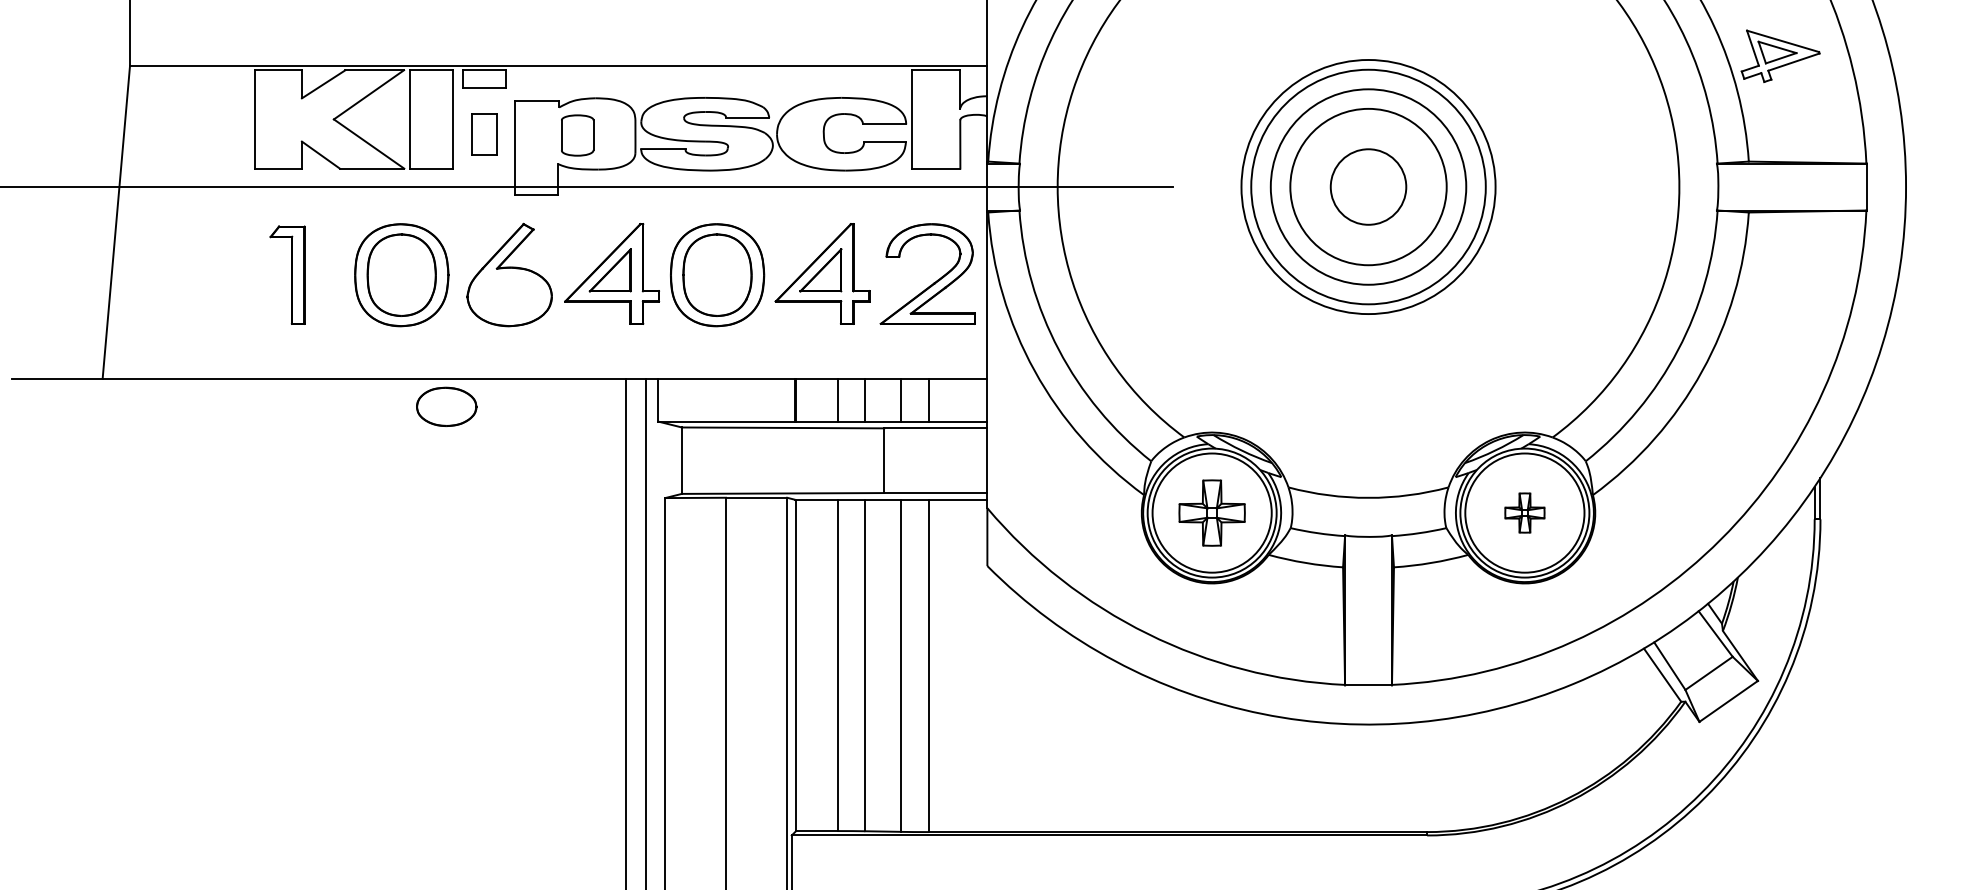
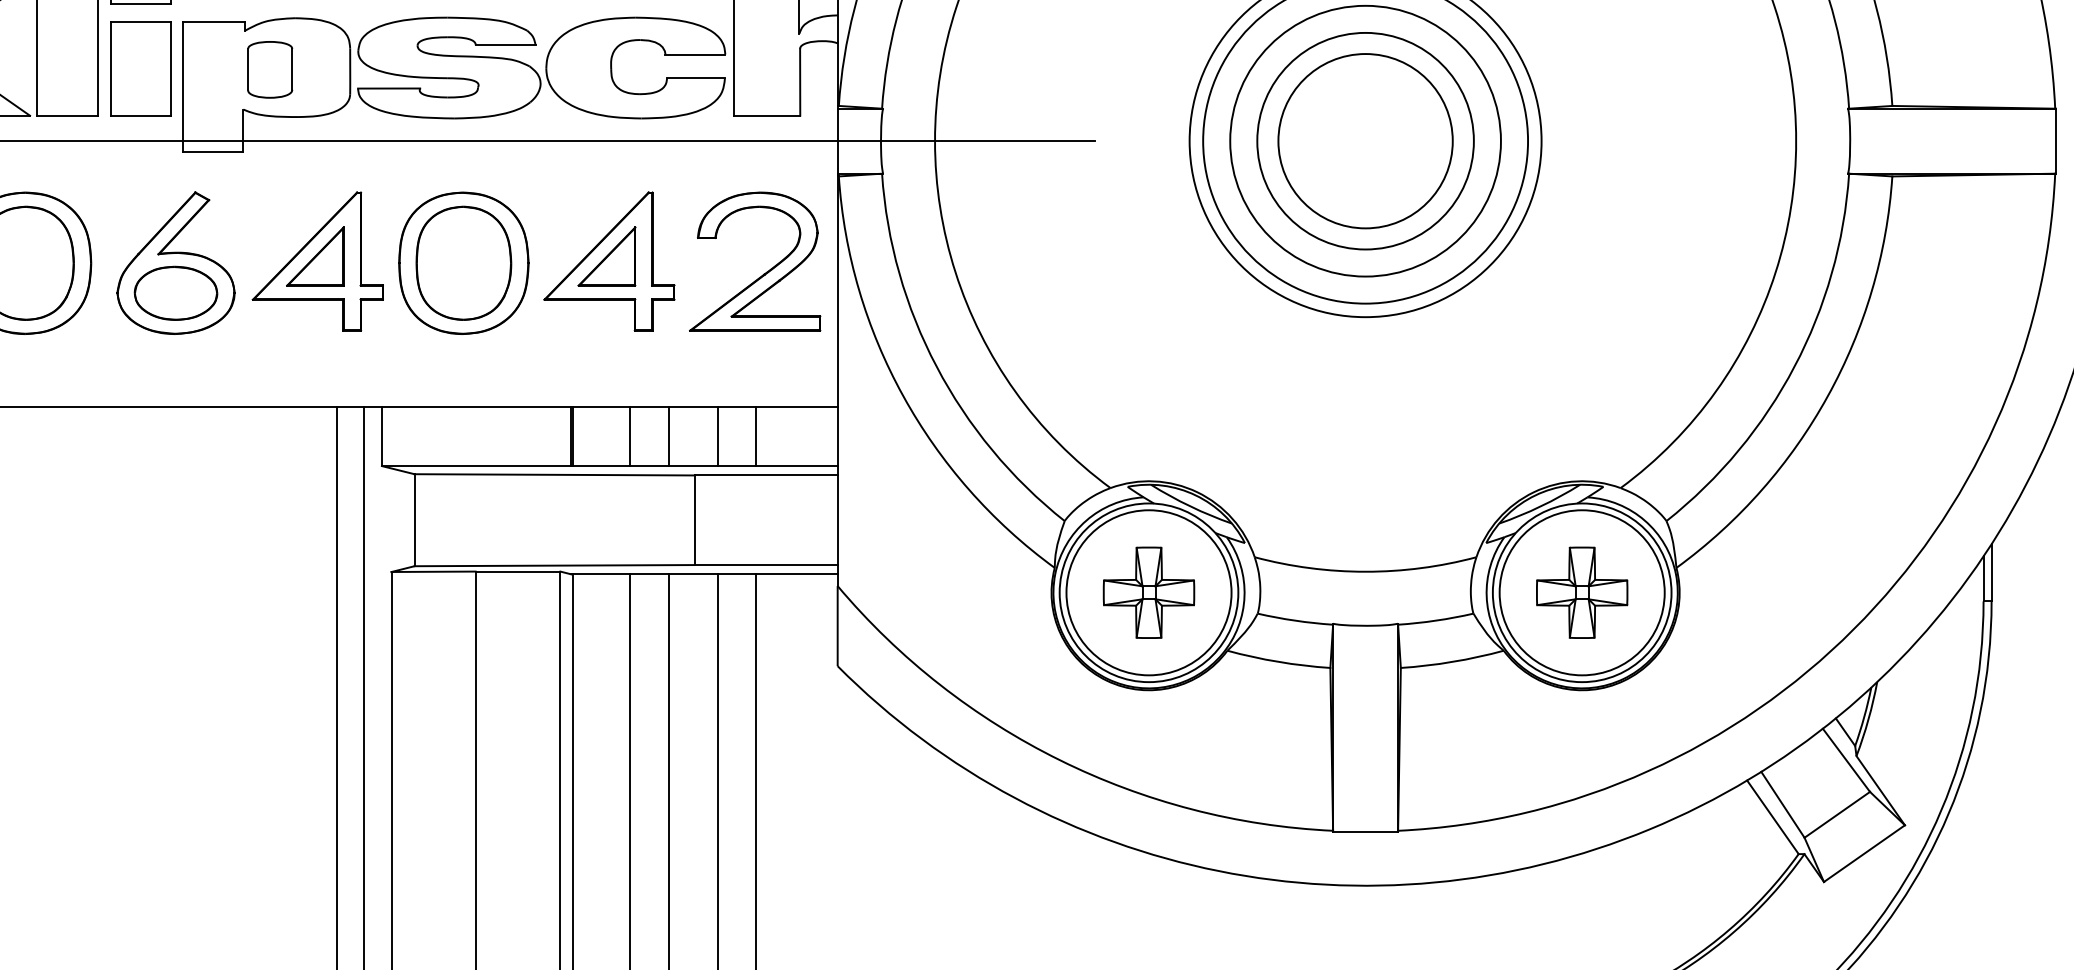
part: (484, 134) -> (141, 68), size x1.67
circle: (1368, 186) -> (1365, 140), size x1.67
part: (446, 406) -> (175, 292), moved
part: (1524, 512) -> (1581, 591), size x1.67

